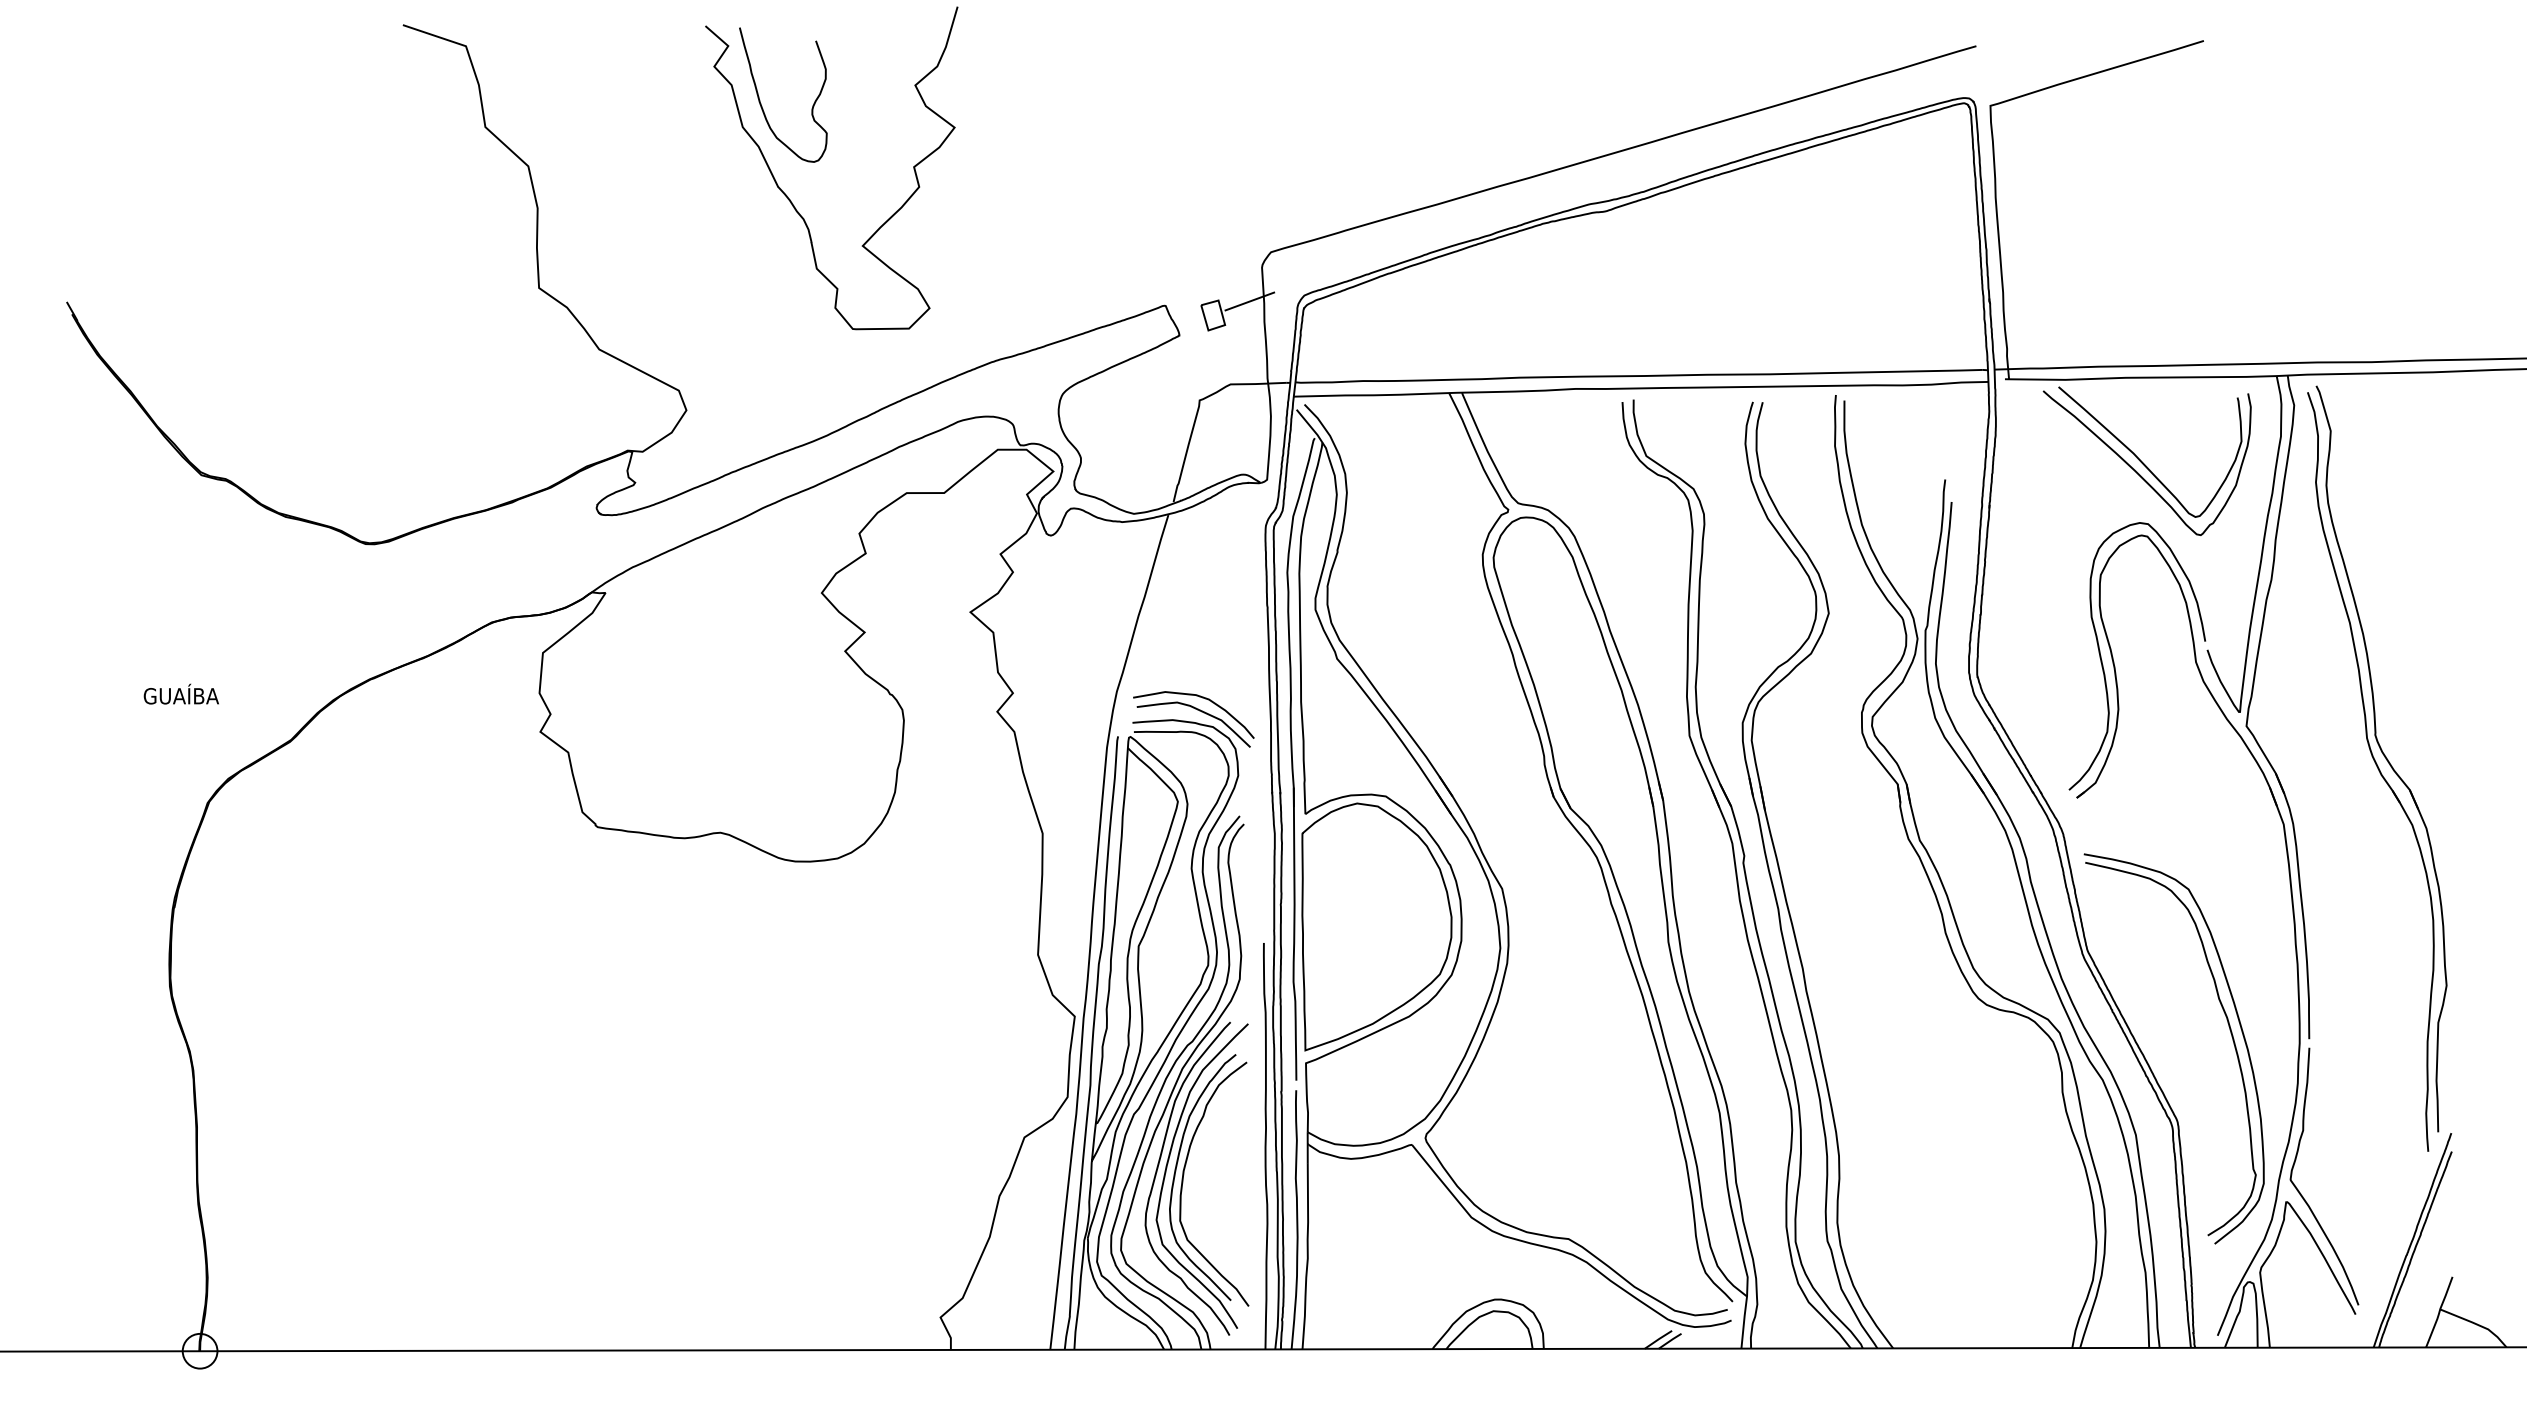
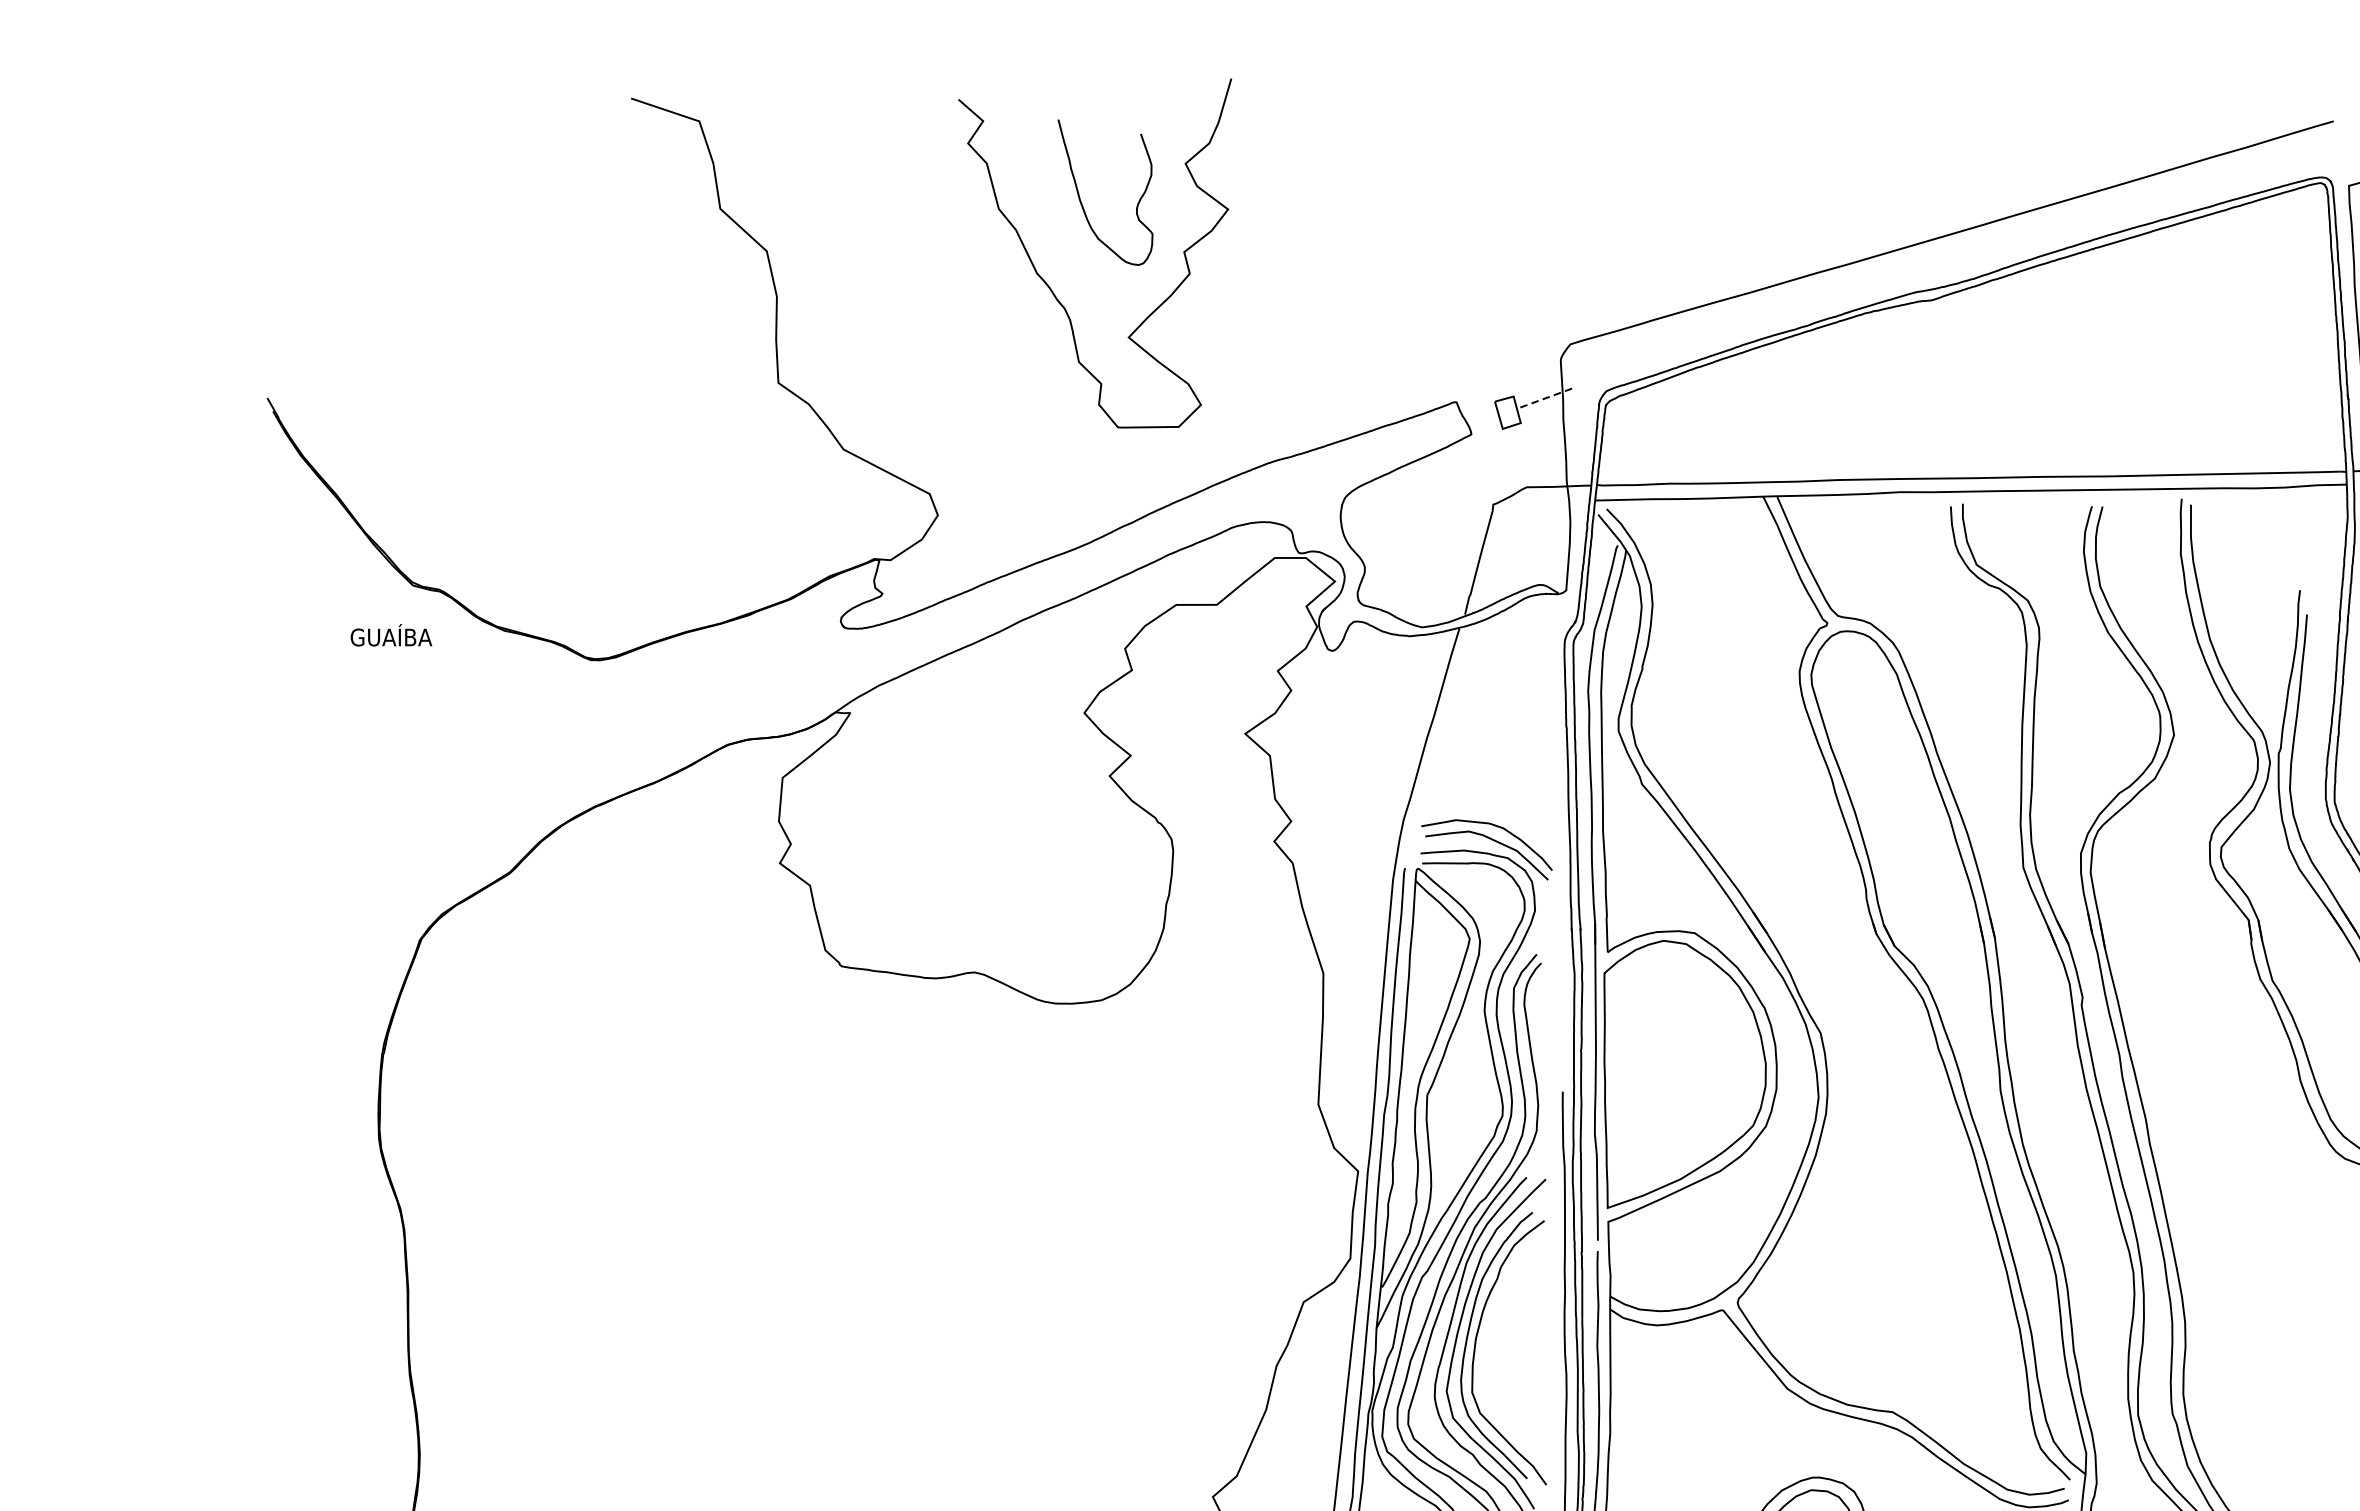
curve: (760, 100) -> (1080, 198), moved
line: (1249, 301) -> (1547, 397), solid -> dashed
text: (180, 693) -> (390, 634), moved

